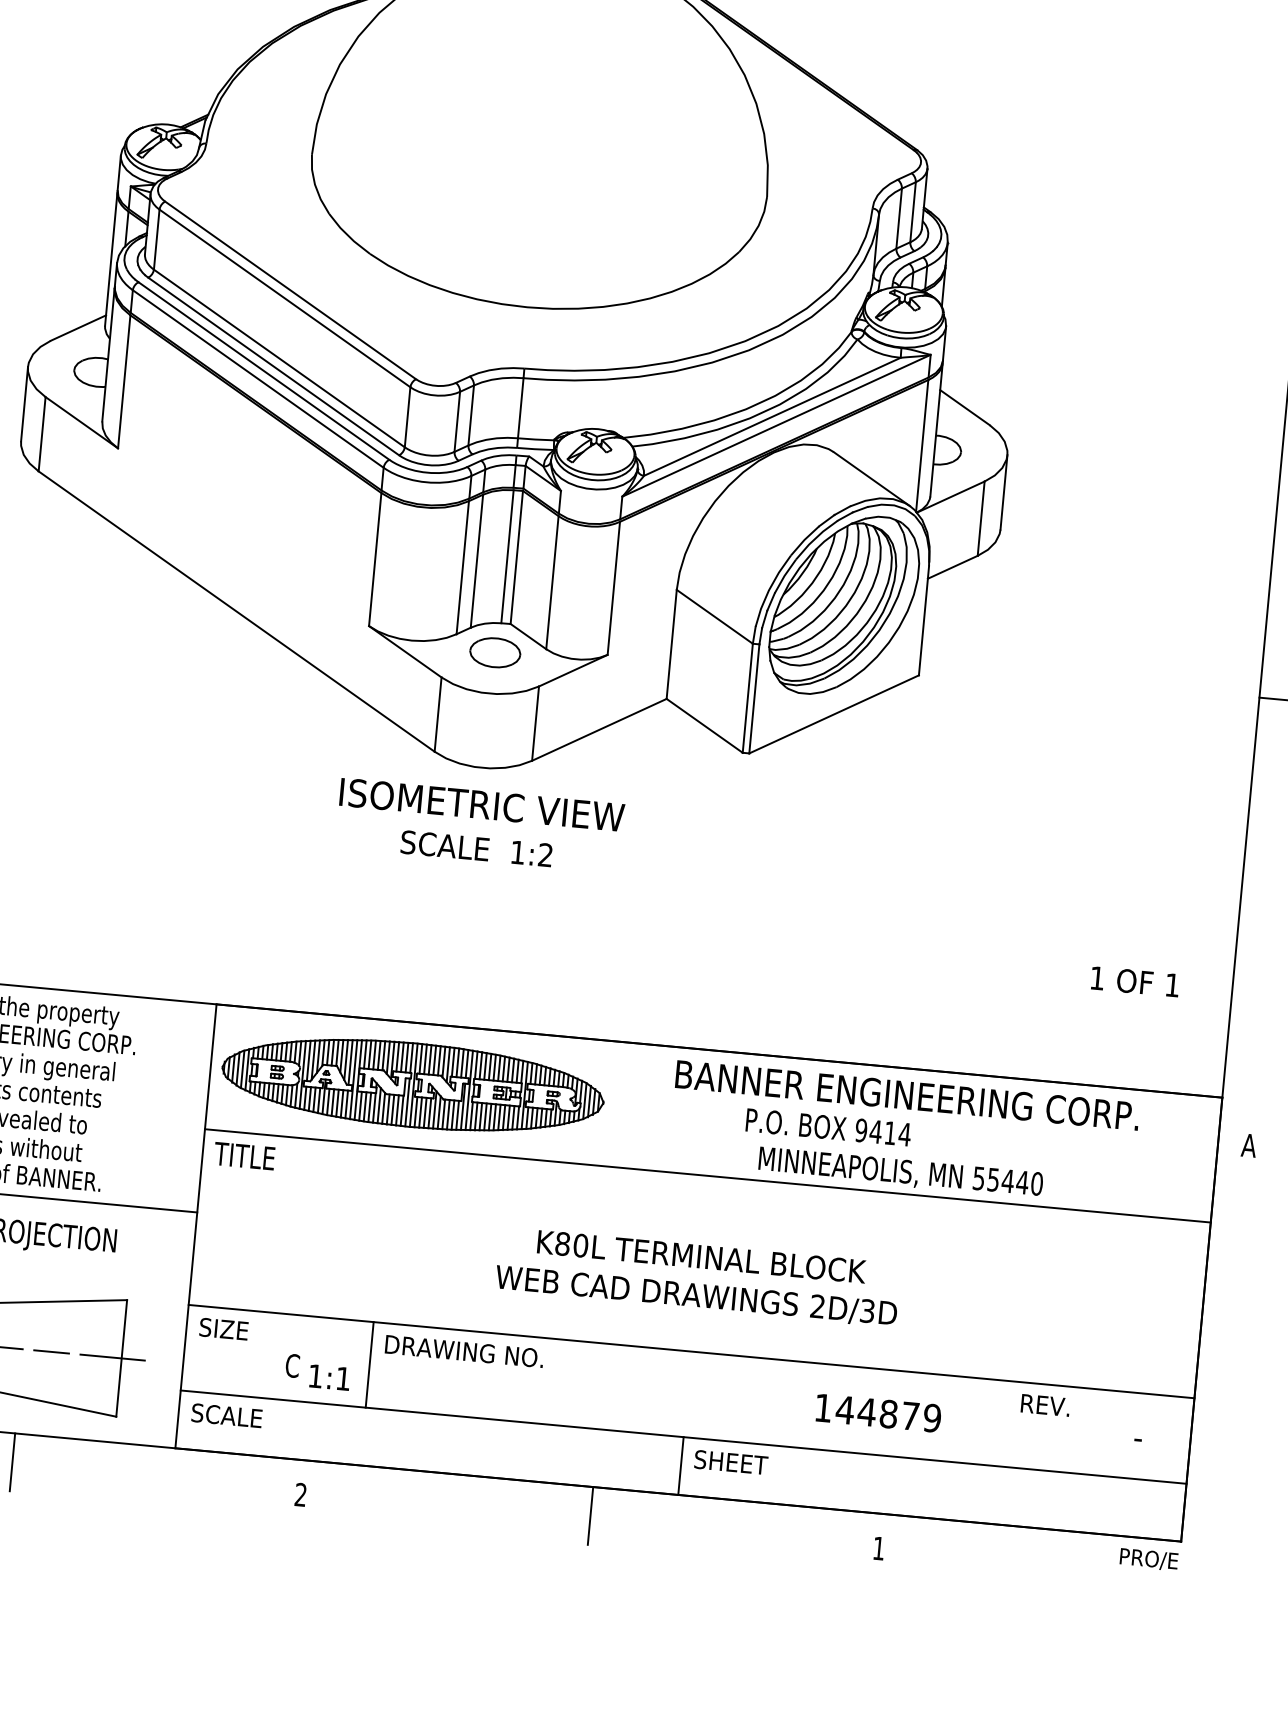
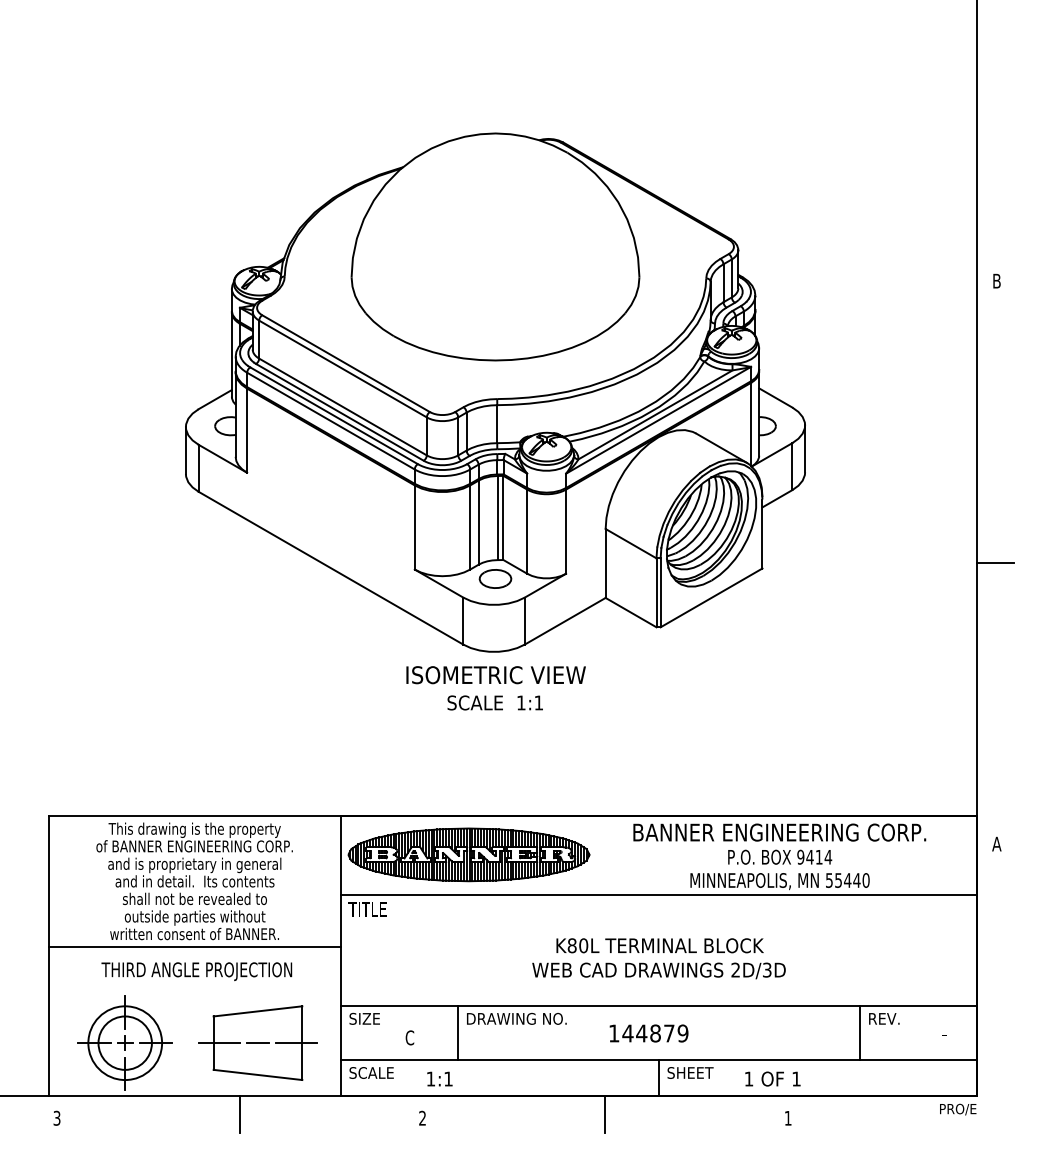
text: (545, 854) -> (538, 702), 1:2 -> 1:1
text: (1134, 980) -> (772, 1078), moved
text: (829, 1126) -> (780, 856), moved
text: (329, 1376) -> (439, 1078), moved
text: (877, 1413) -> (648, 1033), moved
line: (1005, 1423) -> (860, 1032), added

